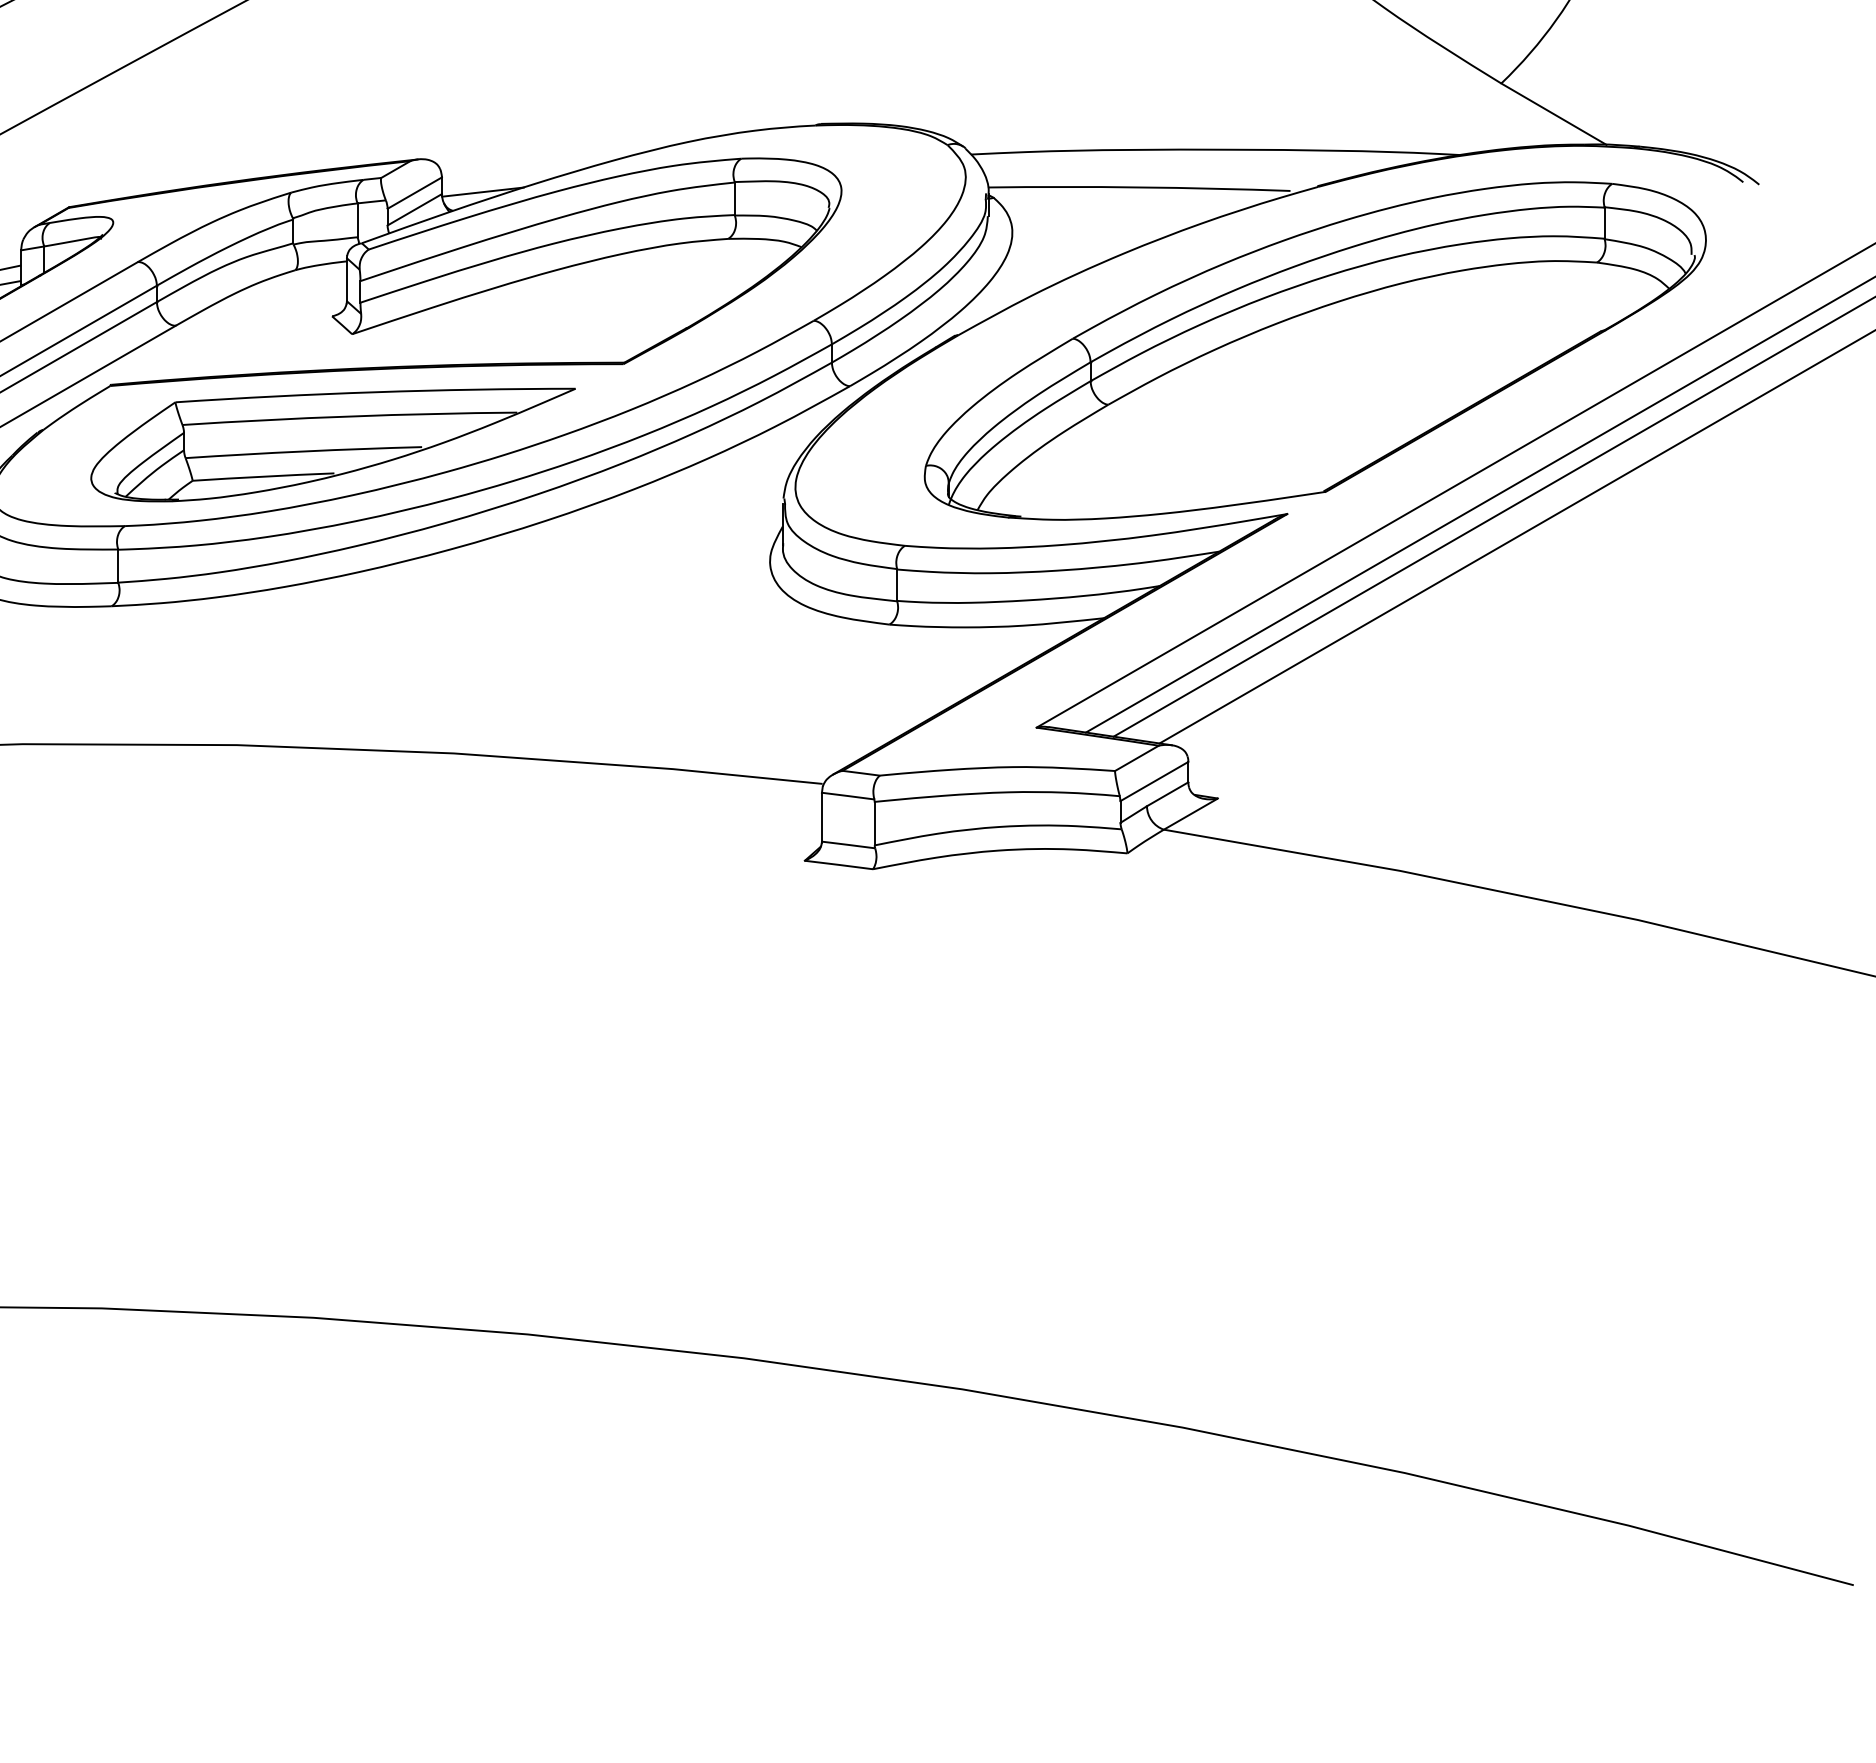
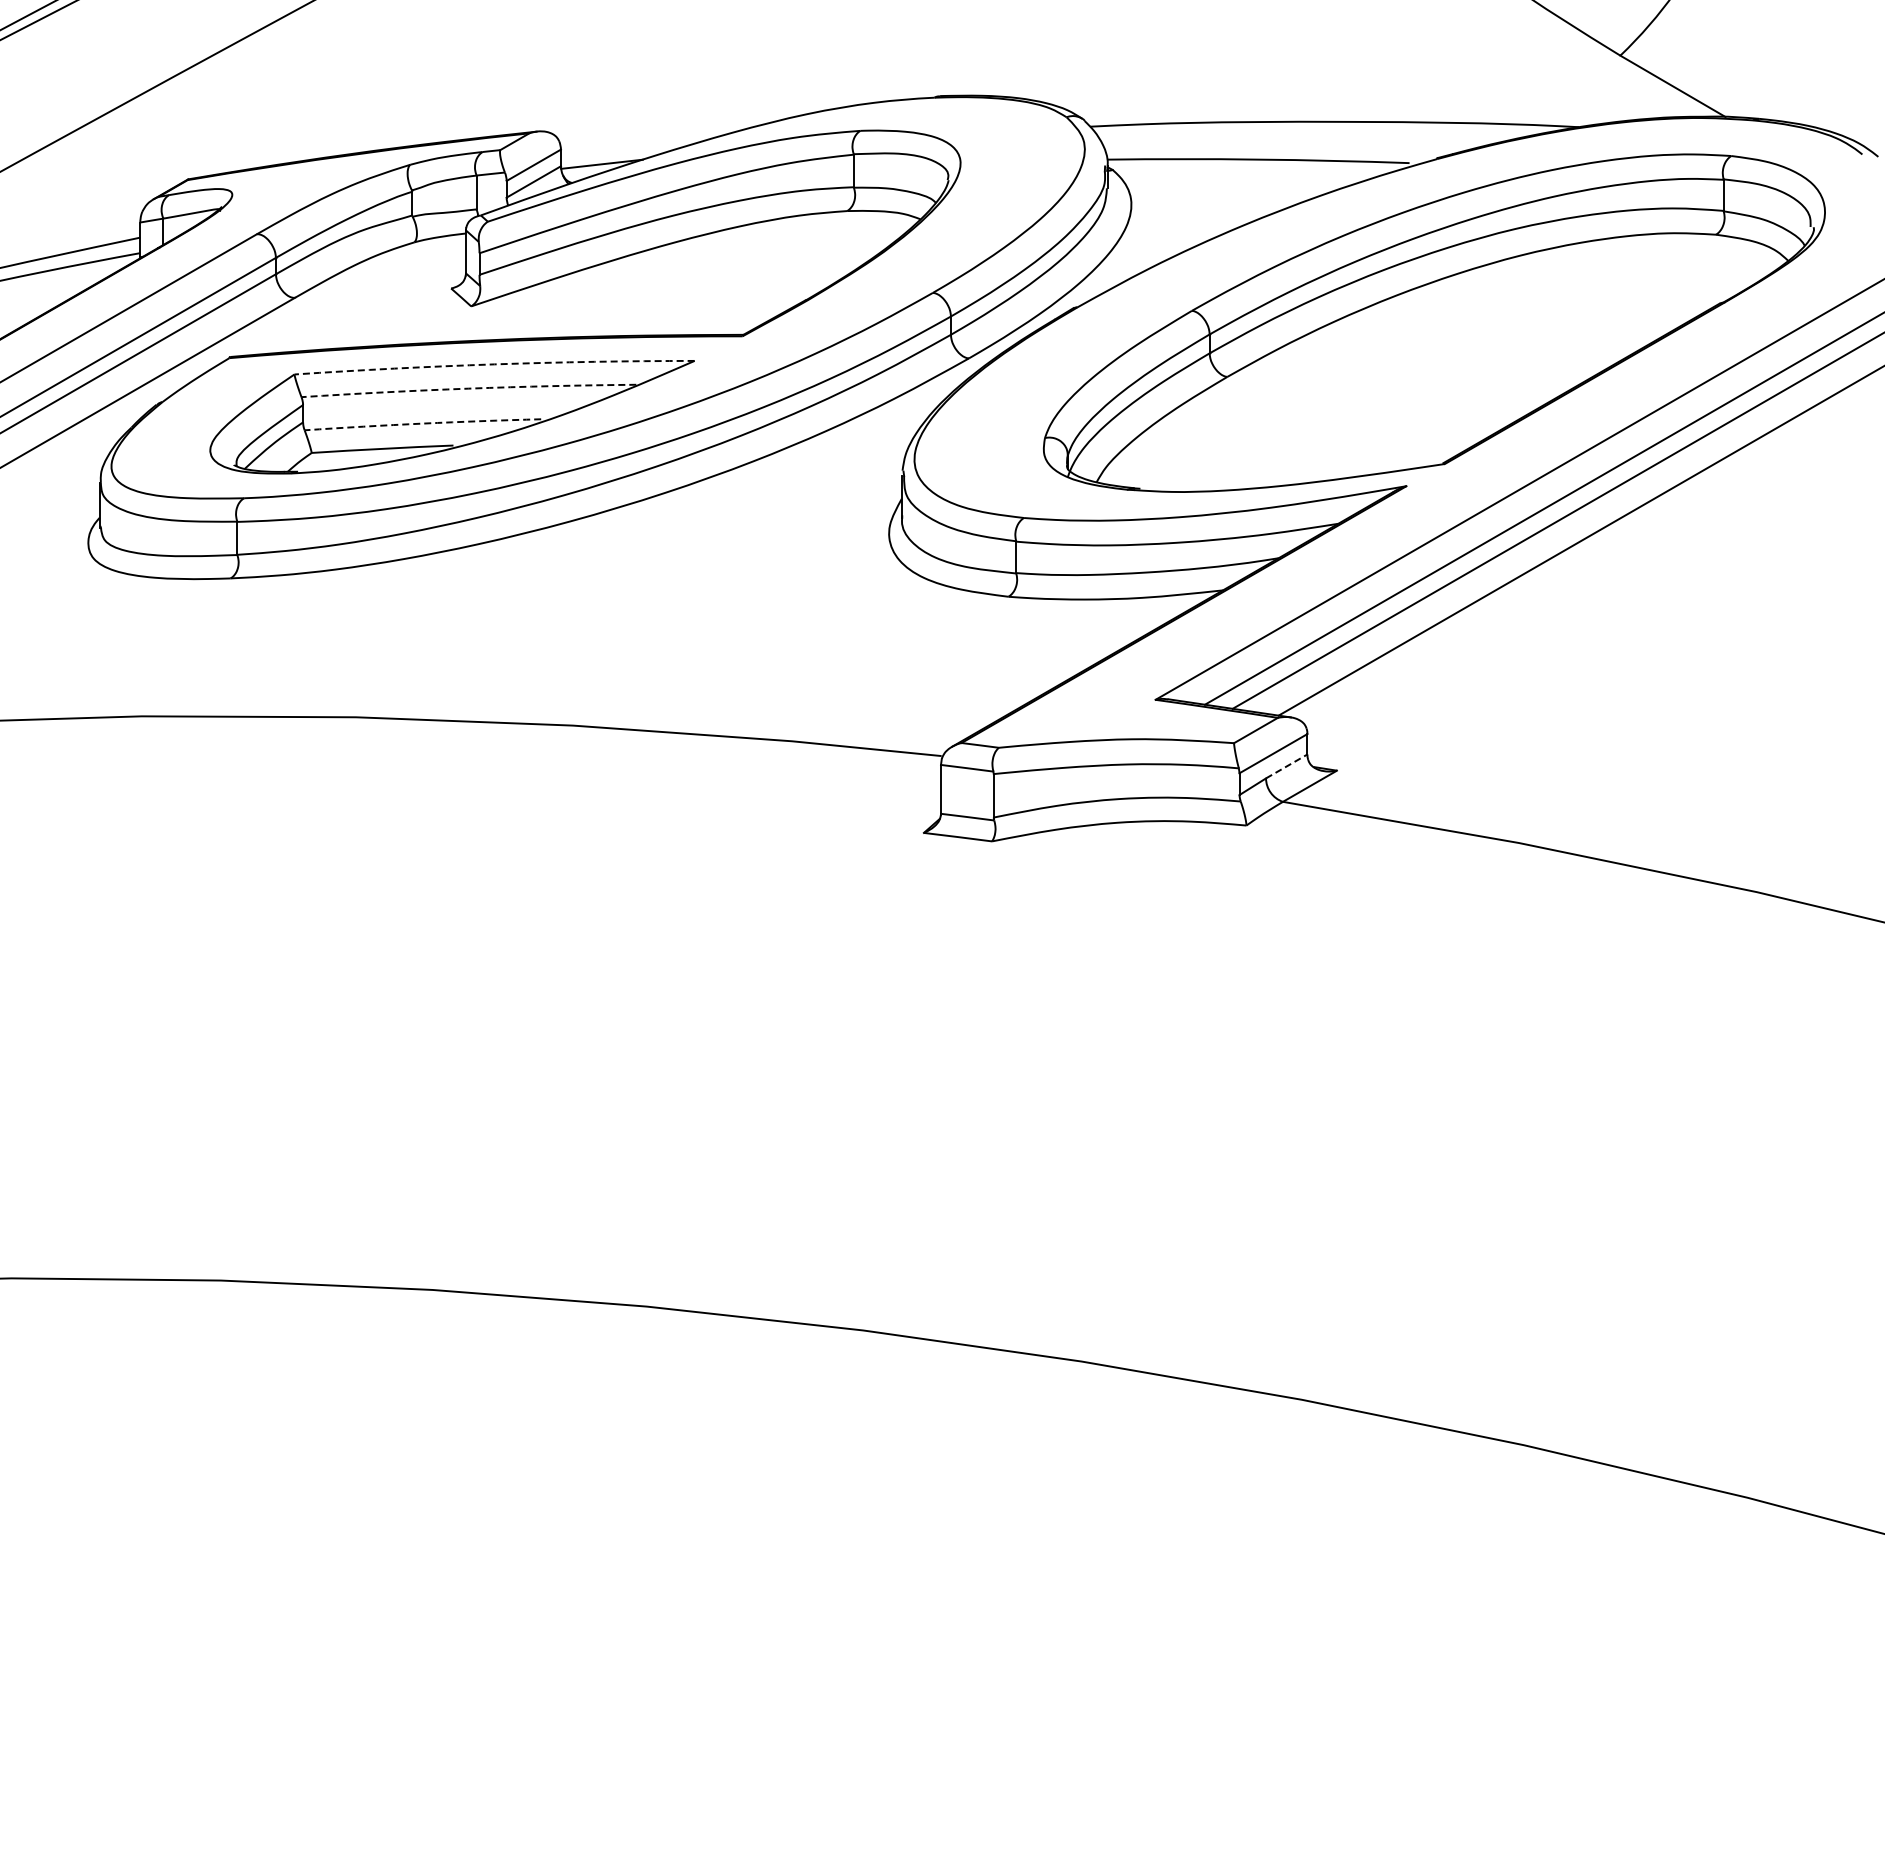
arc: (375, 392) -> (494, 364), solid -> dashed
arc: (349, 416) -> (468, 388), solid -> dashed
arc: (303, 451) -> (422, 423), solid -> dashed
line: (1167, 794) -> (1286, 766), solid -> dashed

